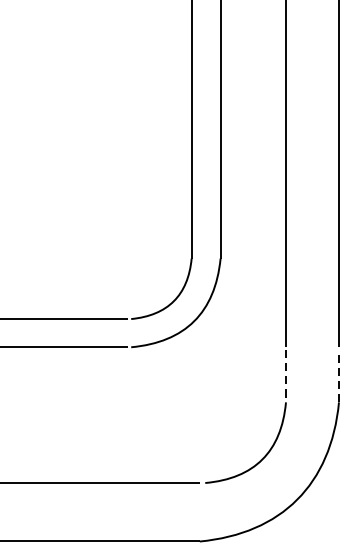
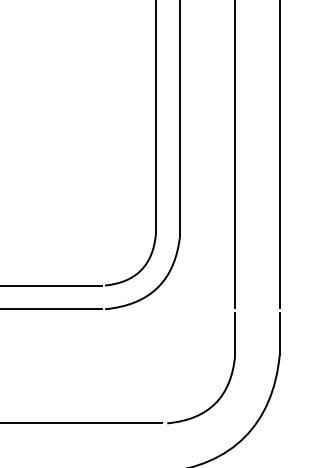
line: (338, 376) -> (279, 333), dashed -> solid
line: (286, 377) -> (235, 334), dashed -> solid

